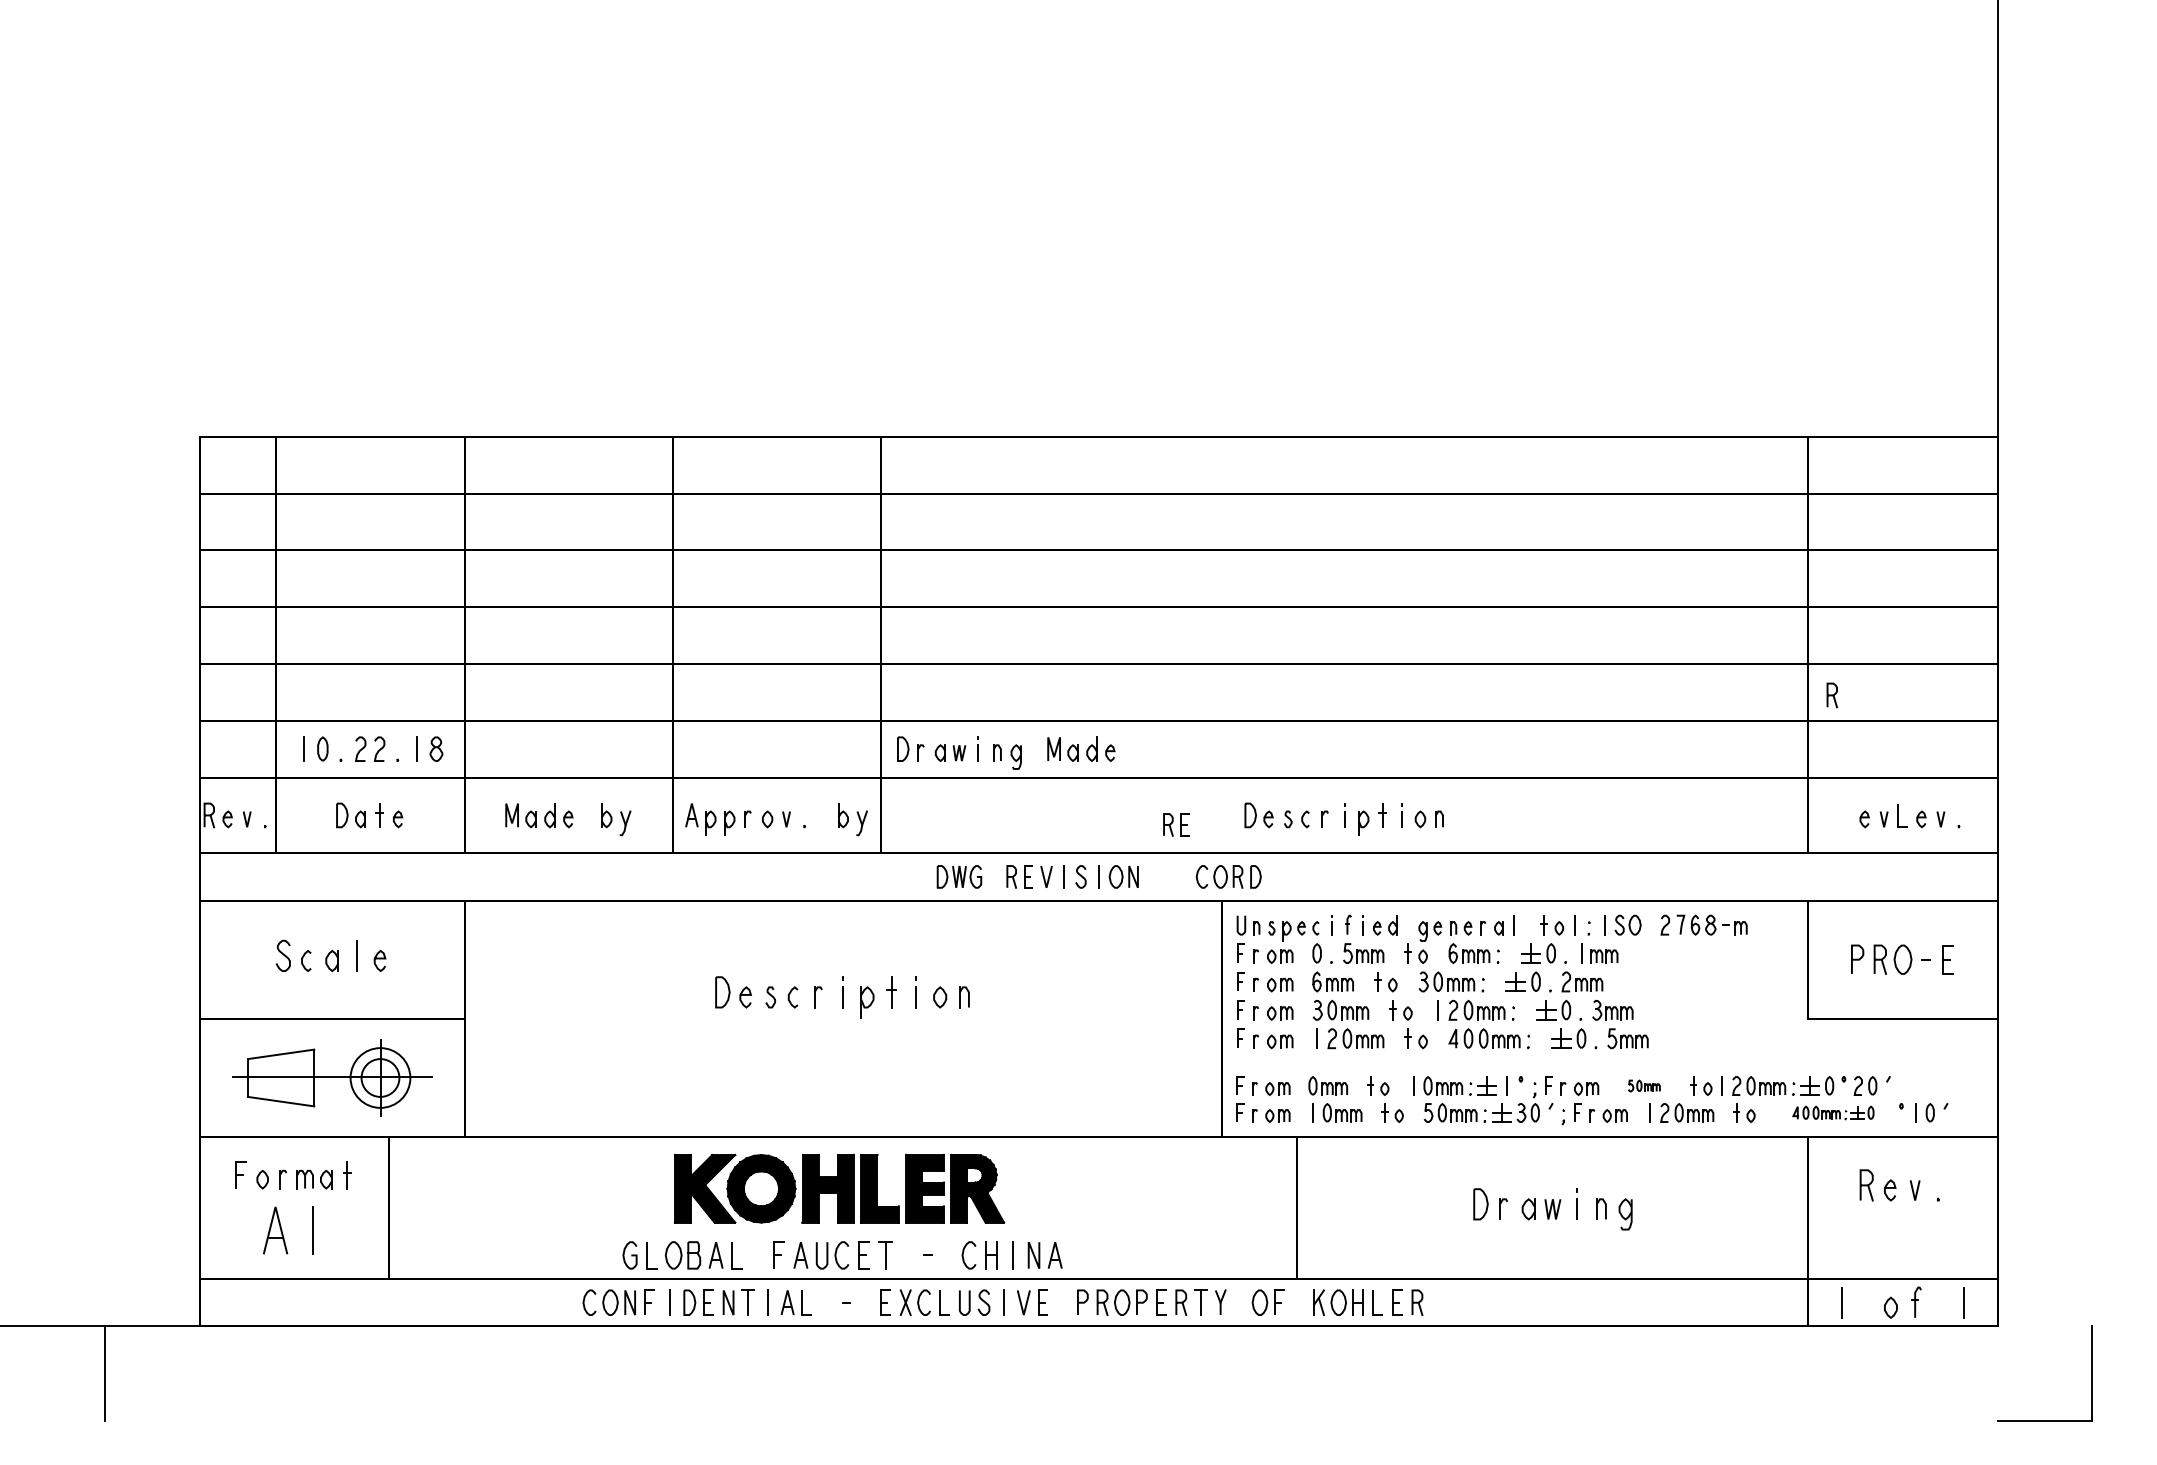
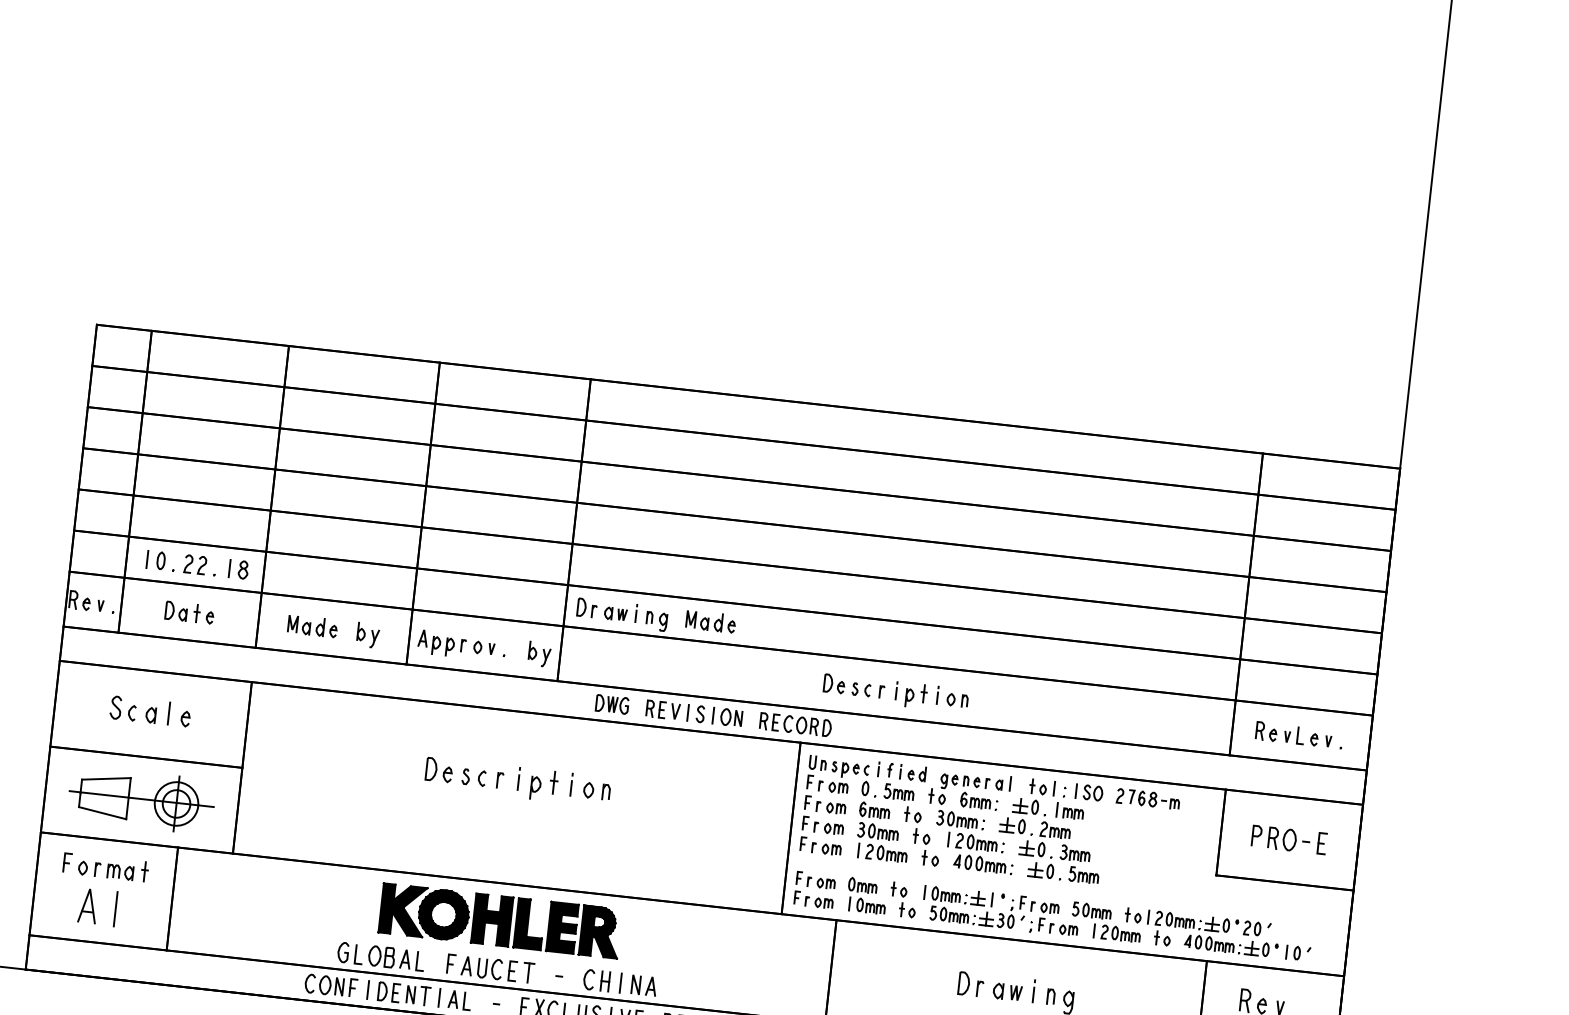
part: (1831, 695) -> (1259, 730), moved
part: (1176, 824) -> (769, 721), moved
part: (1644, 1085) -> (1092, 910), size x1.67
part: (1833, 1112) -> (1227, 945), size x1.43

